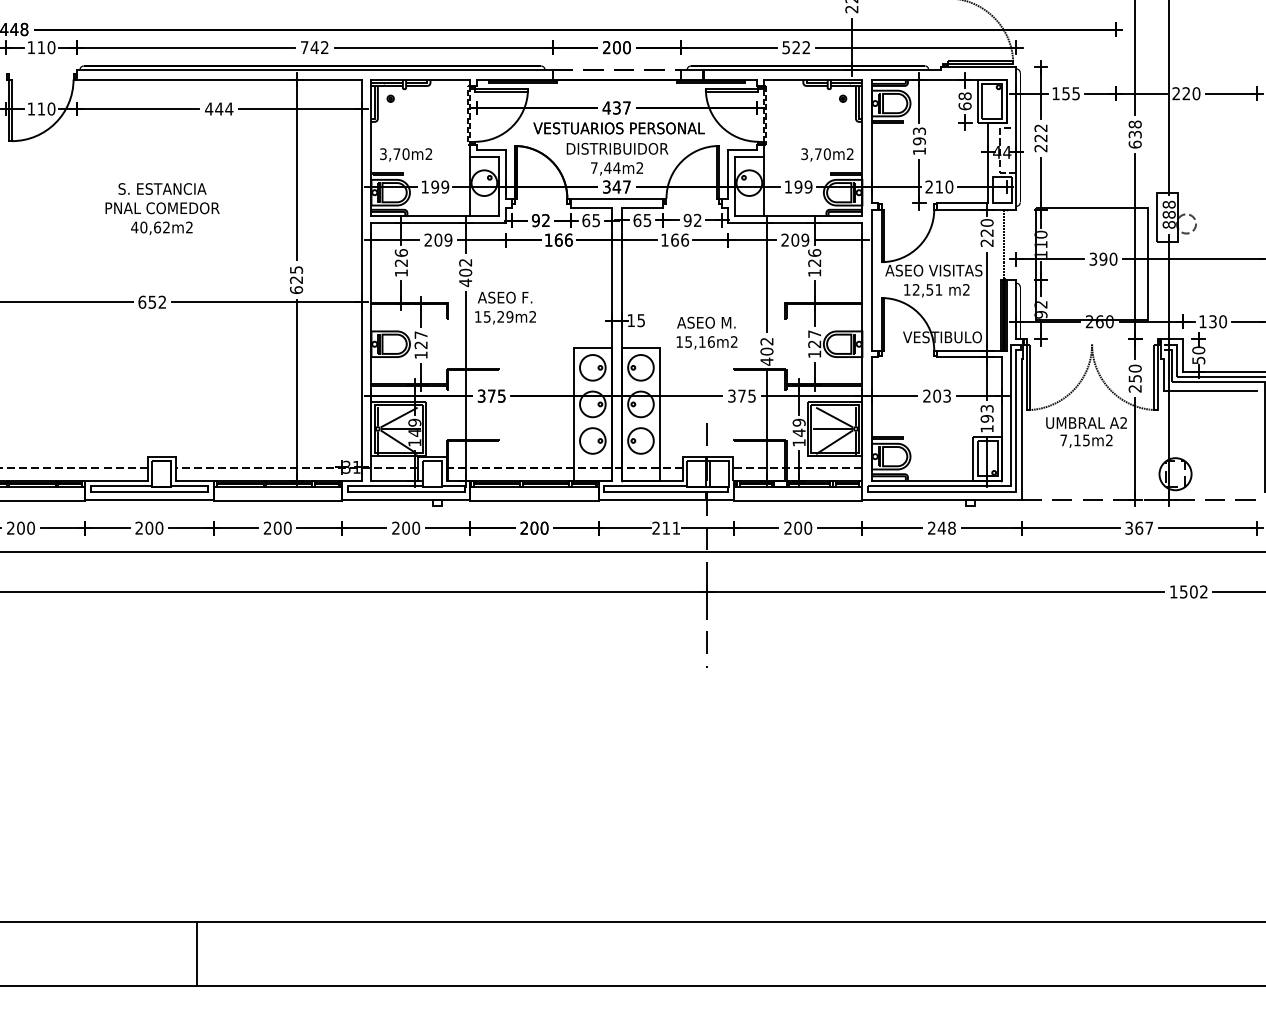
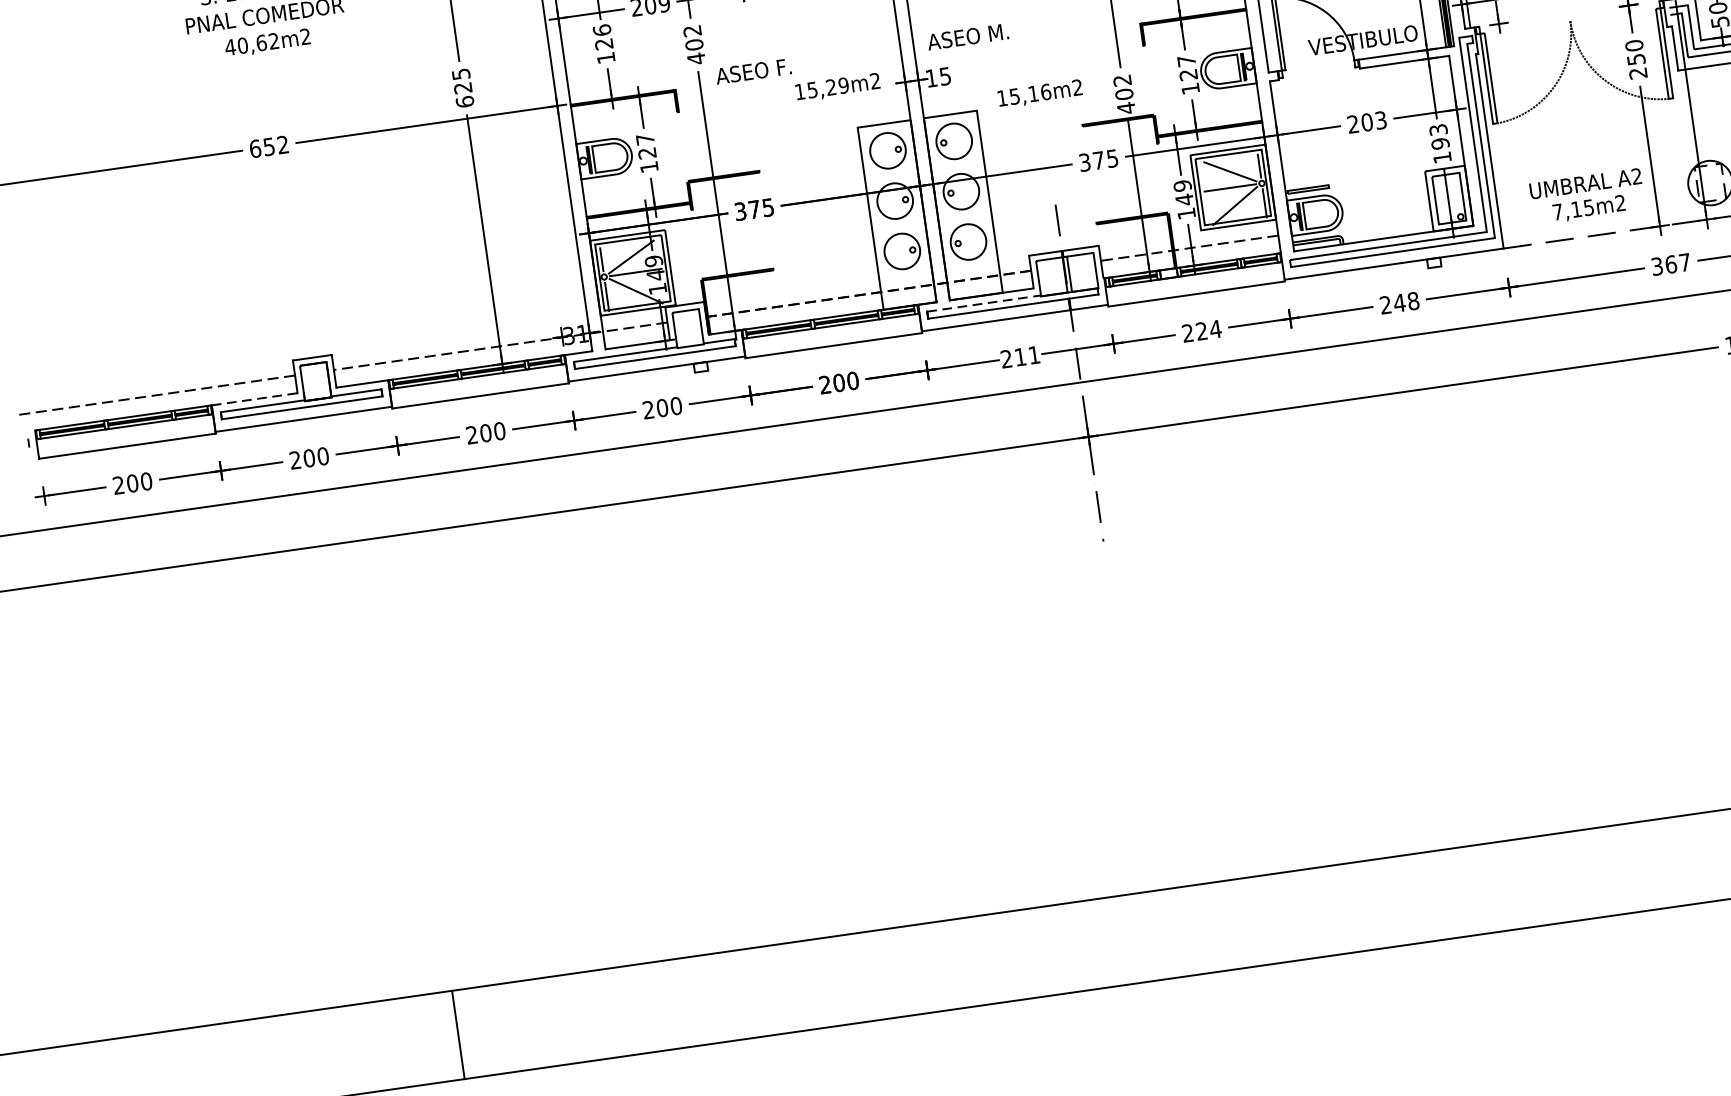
text: (505, 317) -> (837, 87), moved
text: (706, 322) -> (968, 36), moved
text: (1086, 432) -> (1587, 196), moved
line: (116, 480) -> (254, 399), solid -> dashed
line: (646, 486) -> (985, 303), solid -> dashed
text: (803, 527) -> (1209, 329), 200 -> 224

